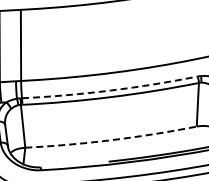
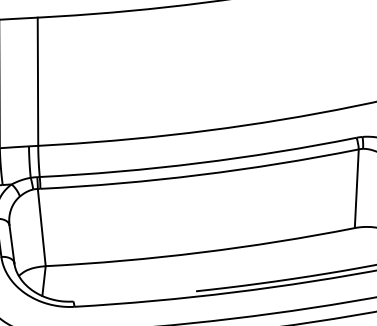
arc: (110, 90) -> (199, 163), dashed -> solid
arc: (111, 140) -> (201, 253), dashed -> solid

